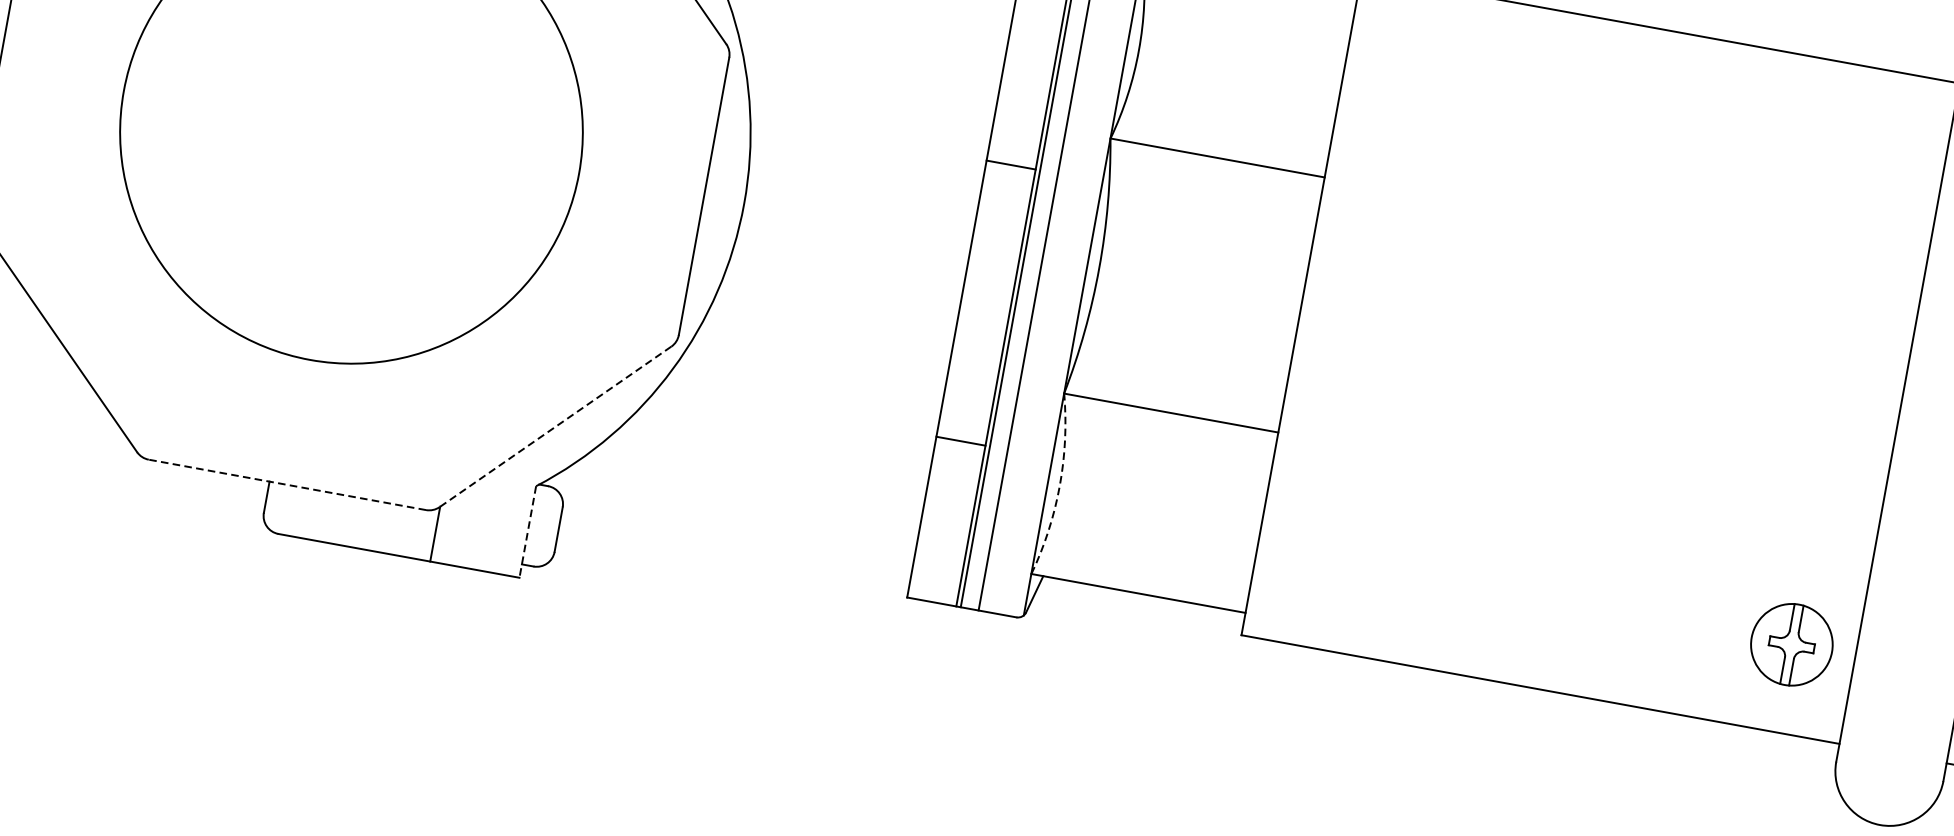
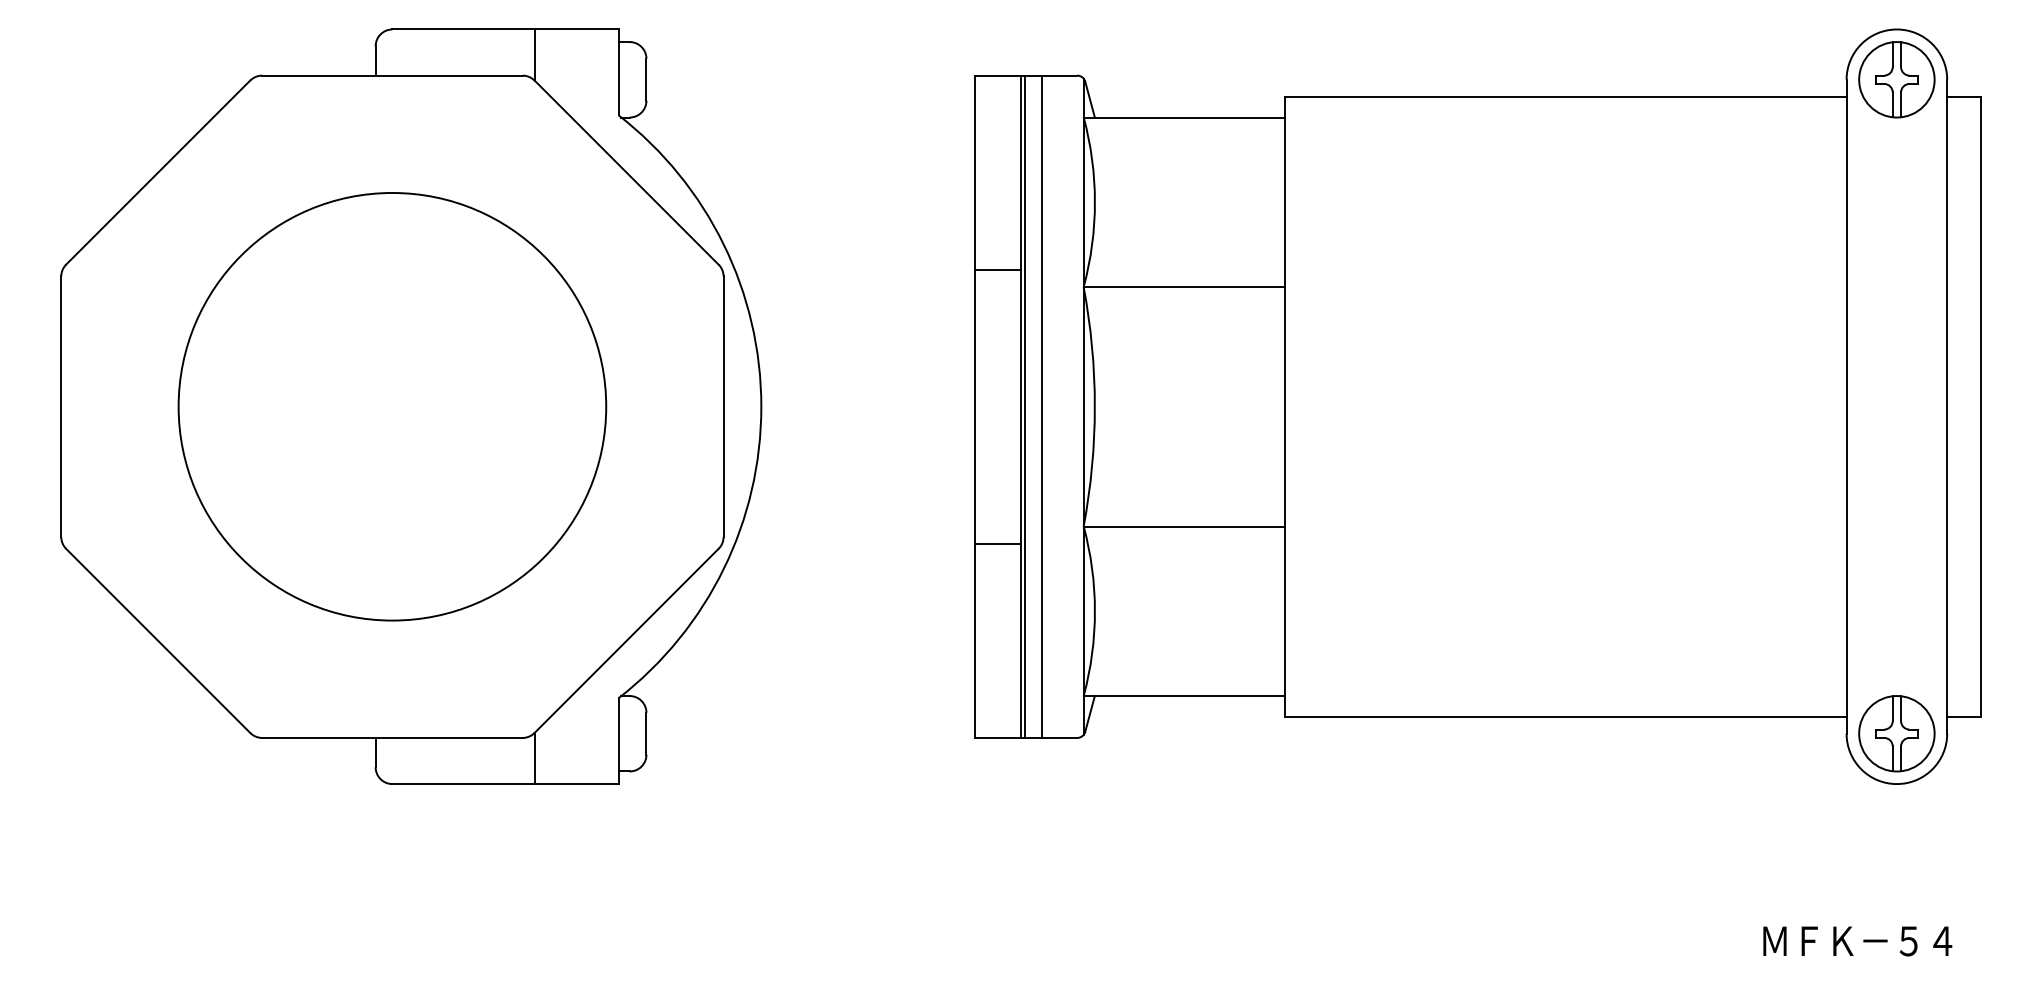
line: (1010, 164) -> (997, 269), moved
line: (555, 427) -> (626, 641), dashed -> solid
line: (960, 440) -> (997, 543), moved
line: (286, 484) -> (391, 737), dashed -> solid
arc: (1059, 486) -> (1094, 611), dashed -> solid
line: (527, 532) -> (618, 741), dashed -> solid
part: (1791, 644) -> (1896, 733), moved

